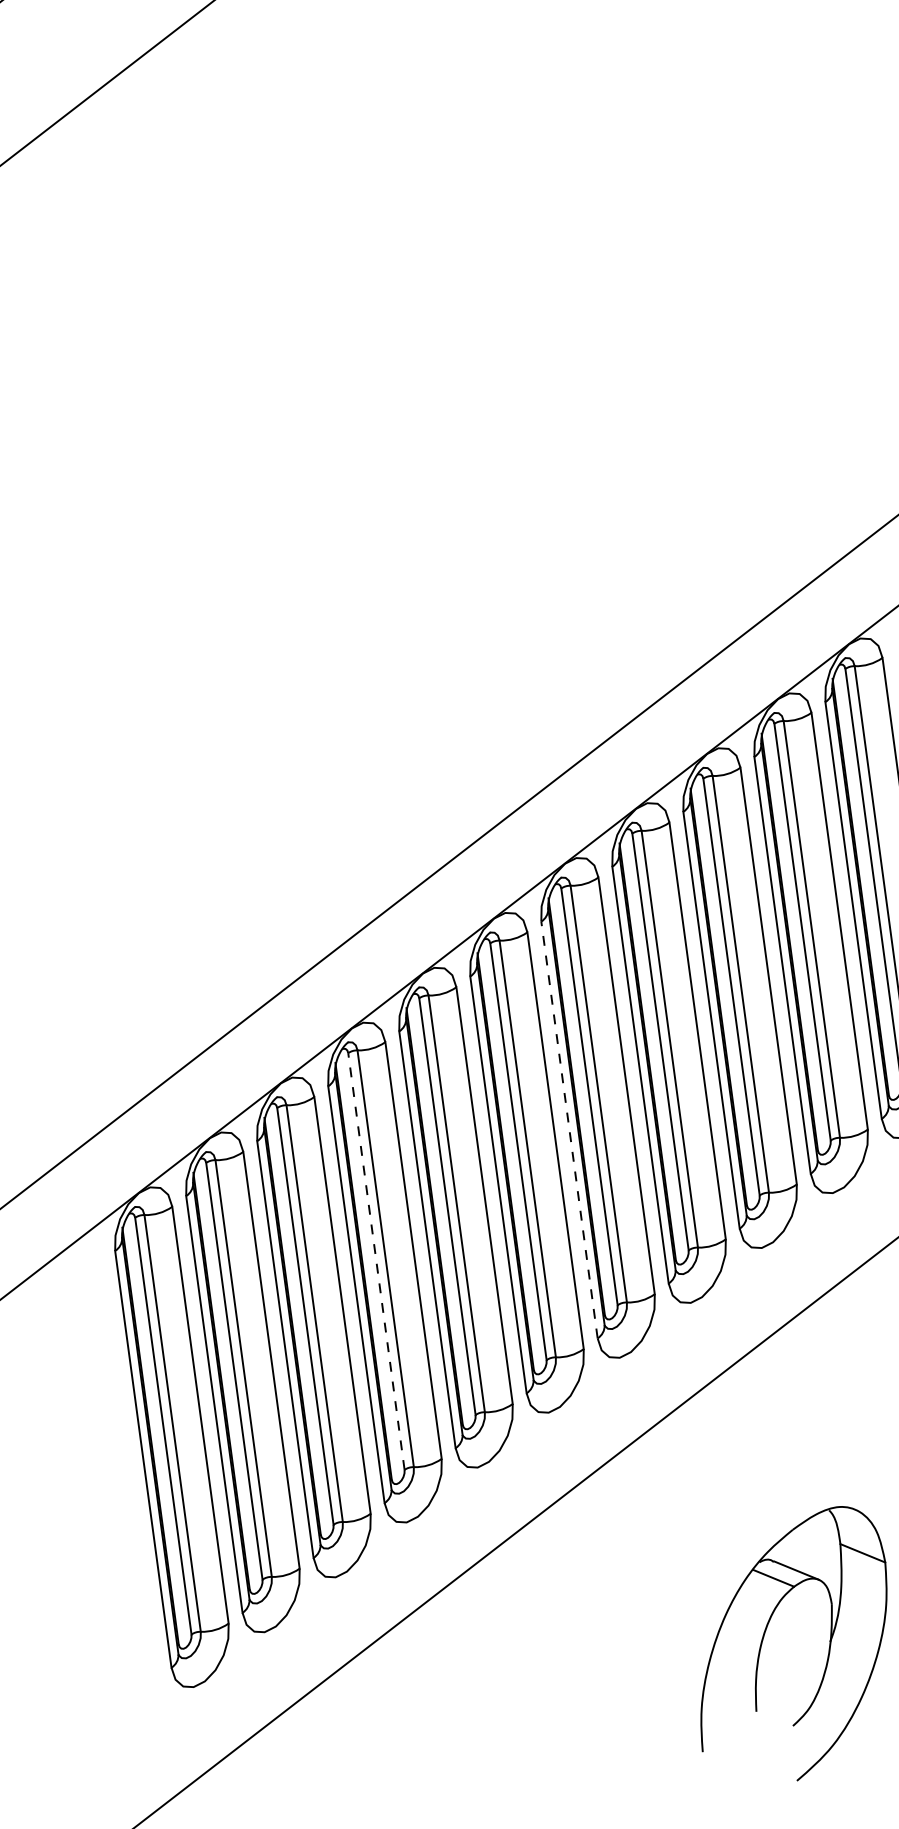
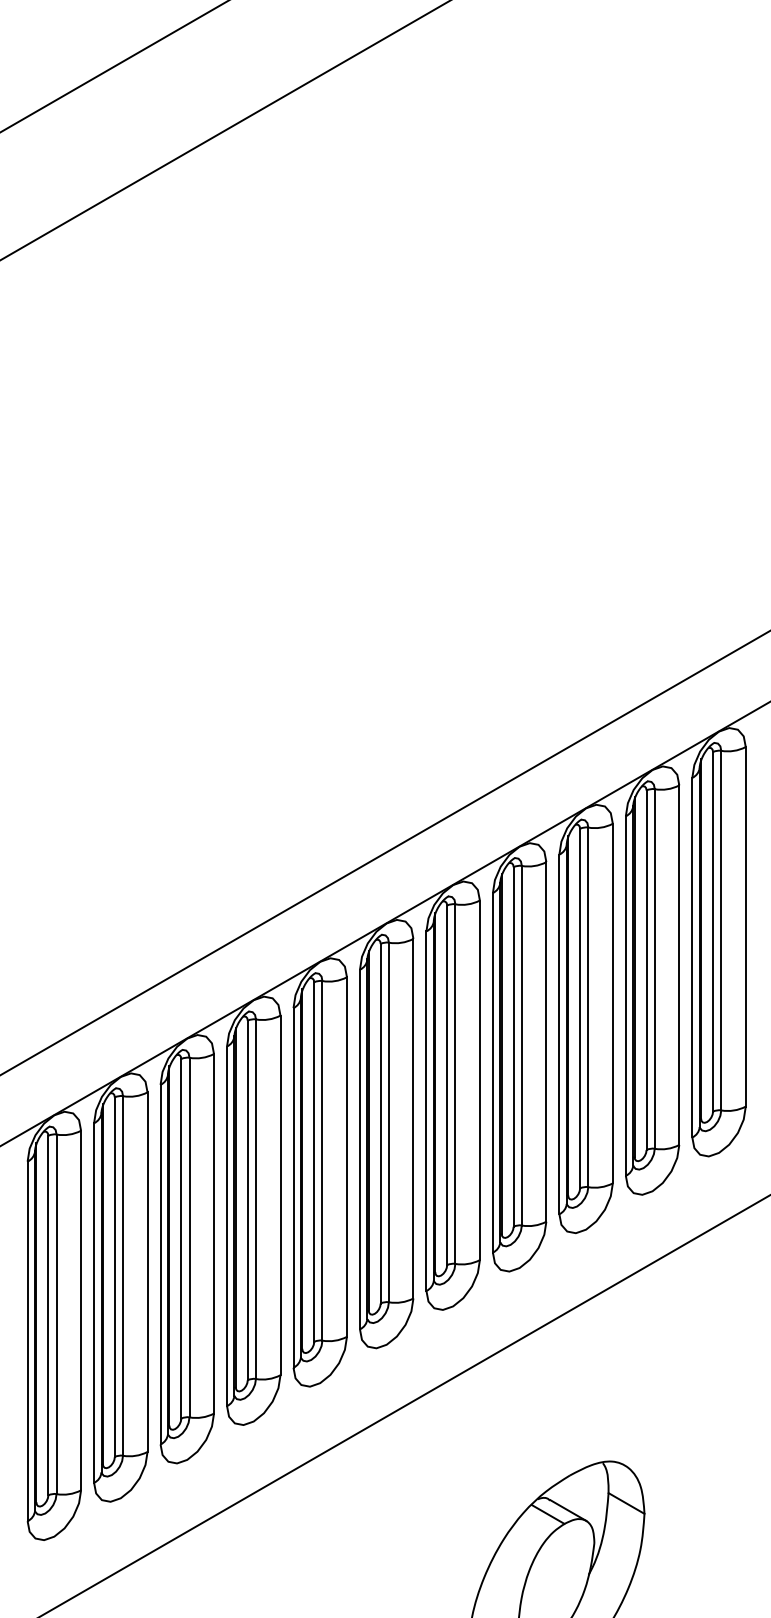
line: (569, 1130) -> (426, 1111), dashed -> solid
line: (376, 1261) -> (247, 1200), dashed -> solid

